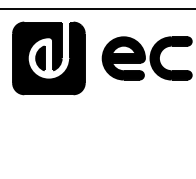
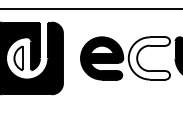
fill: (40, 58) -> (18, 58), removed
fill: (170, 58) -> (148, 58), removed

